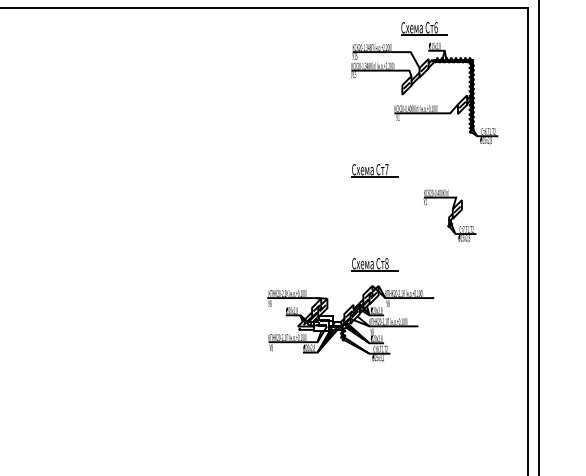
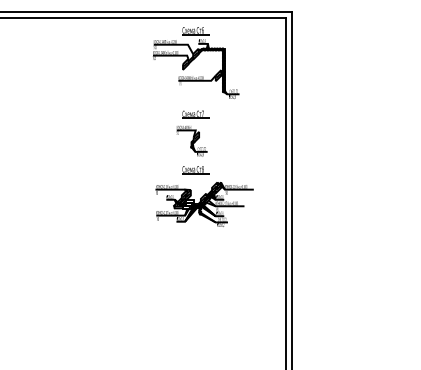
part: (423, 82) -> (195, 62), moved
part: (448, 214) -> (191, 140), moved
part: (350, 323) -> (204, 204), moved

